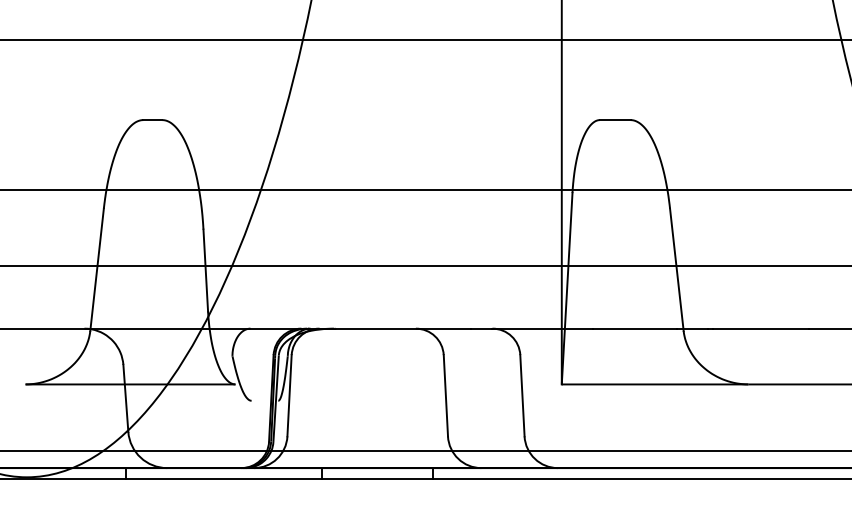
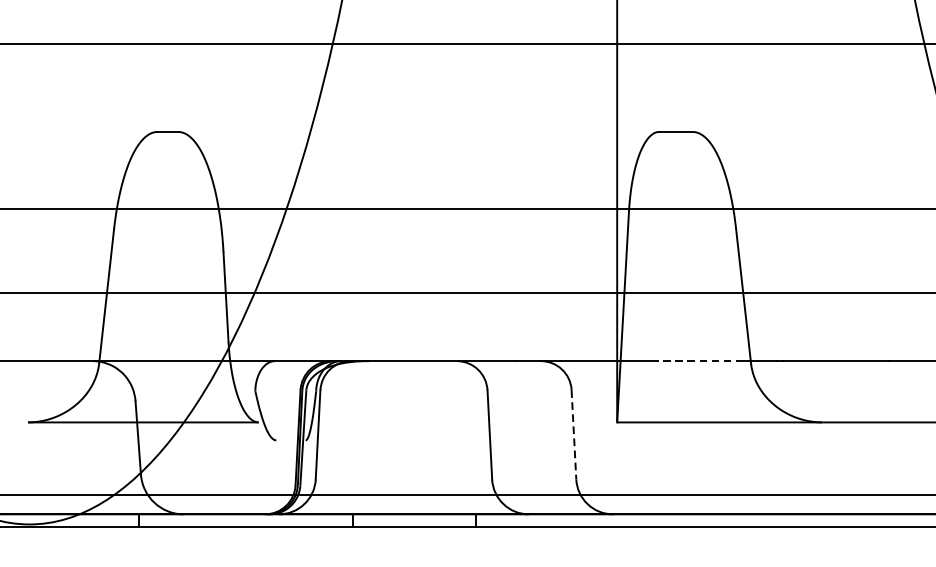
line: (634, 328) -> (697, 360), solid -> dashed
line: (522, 395) -> (574, 434), solid -> dashed

